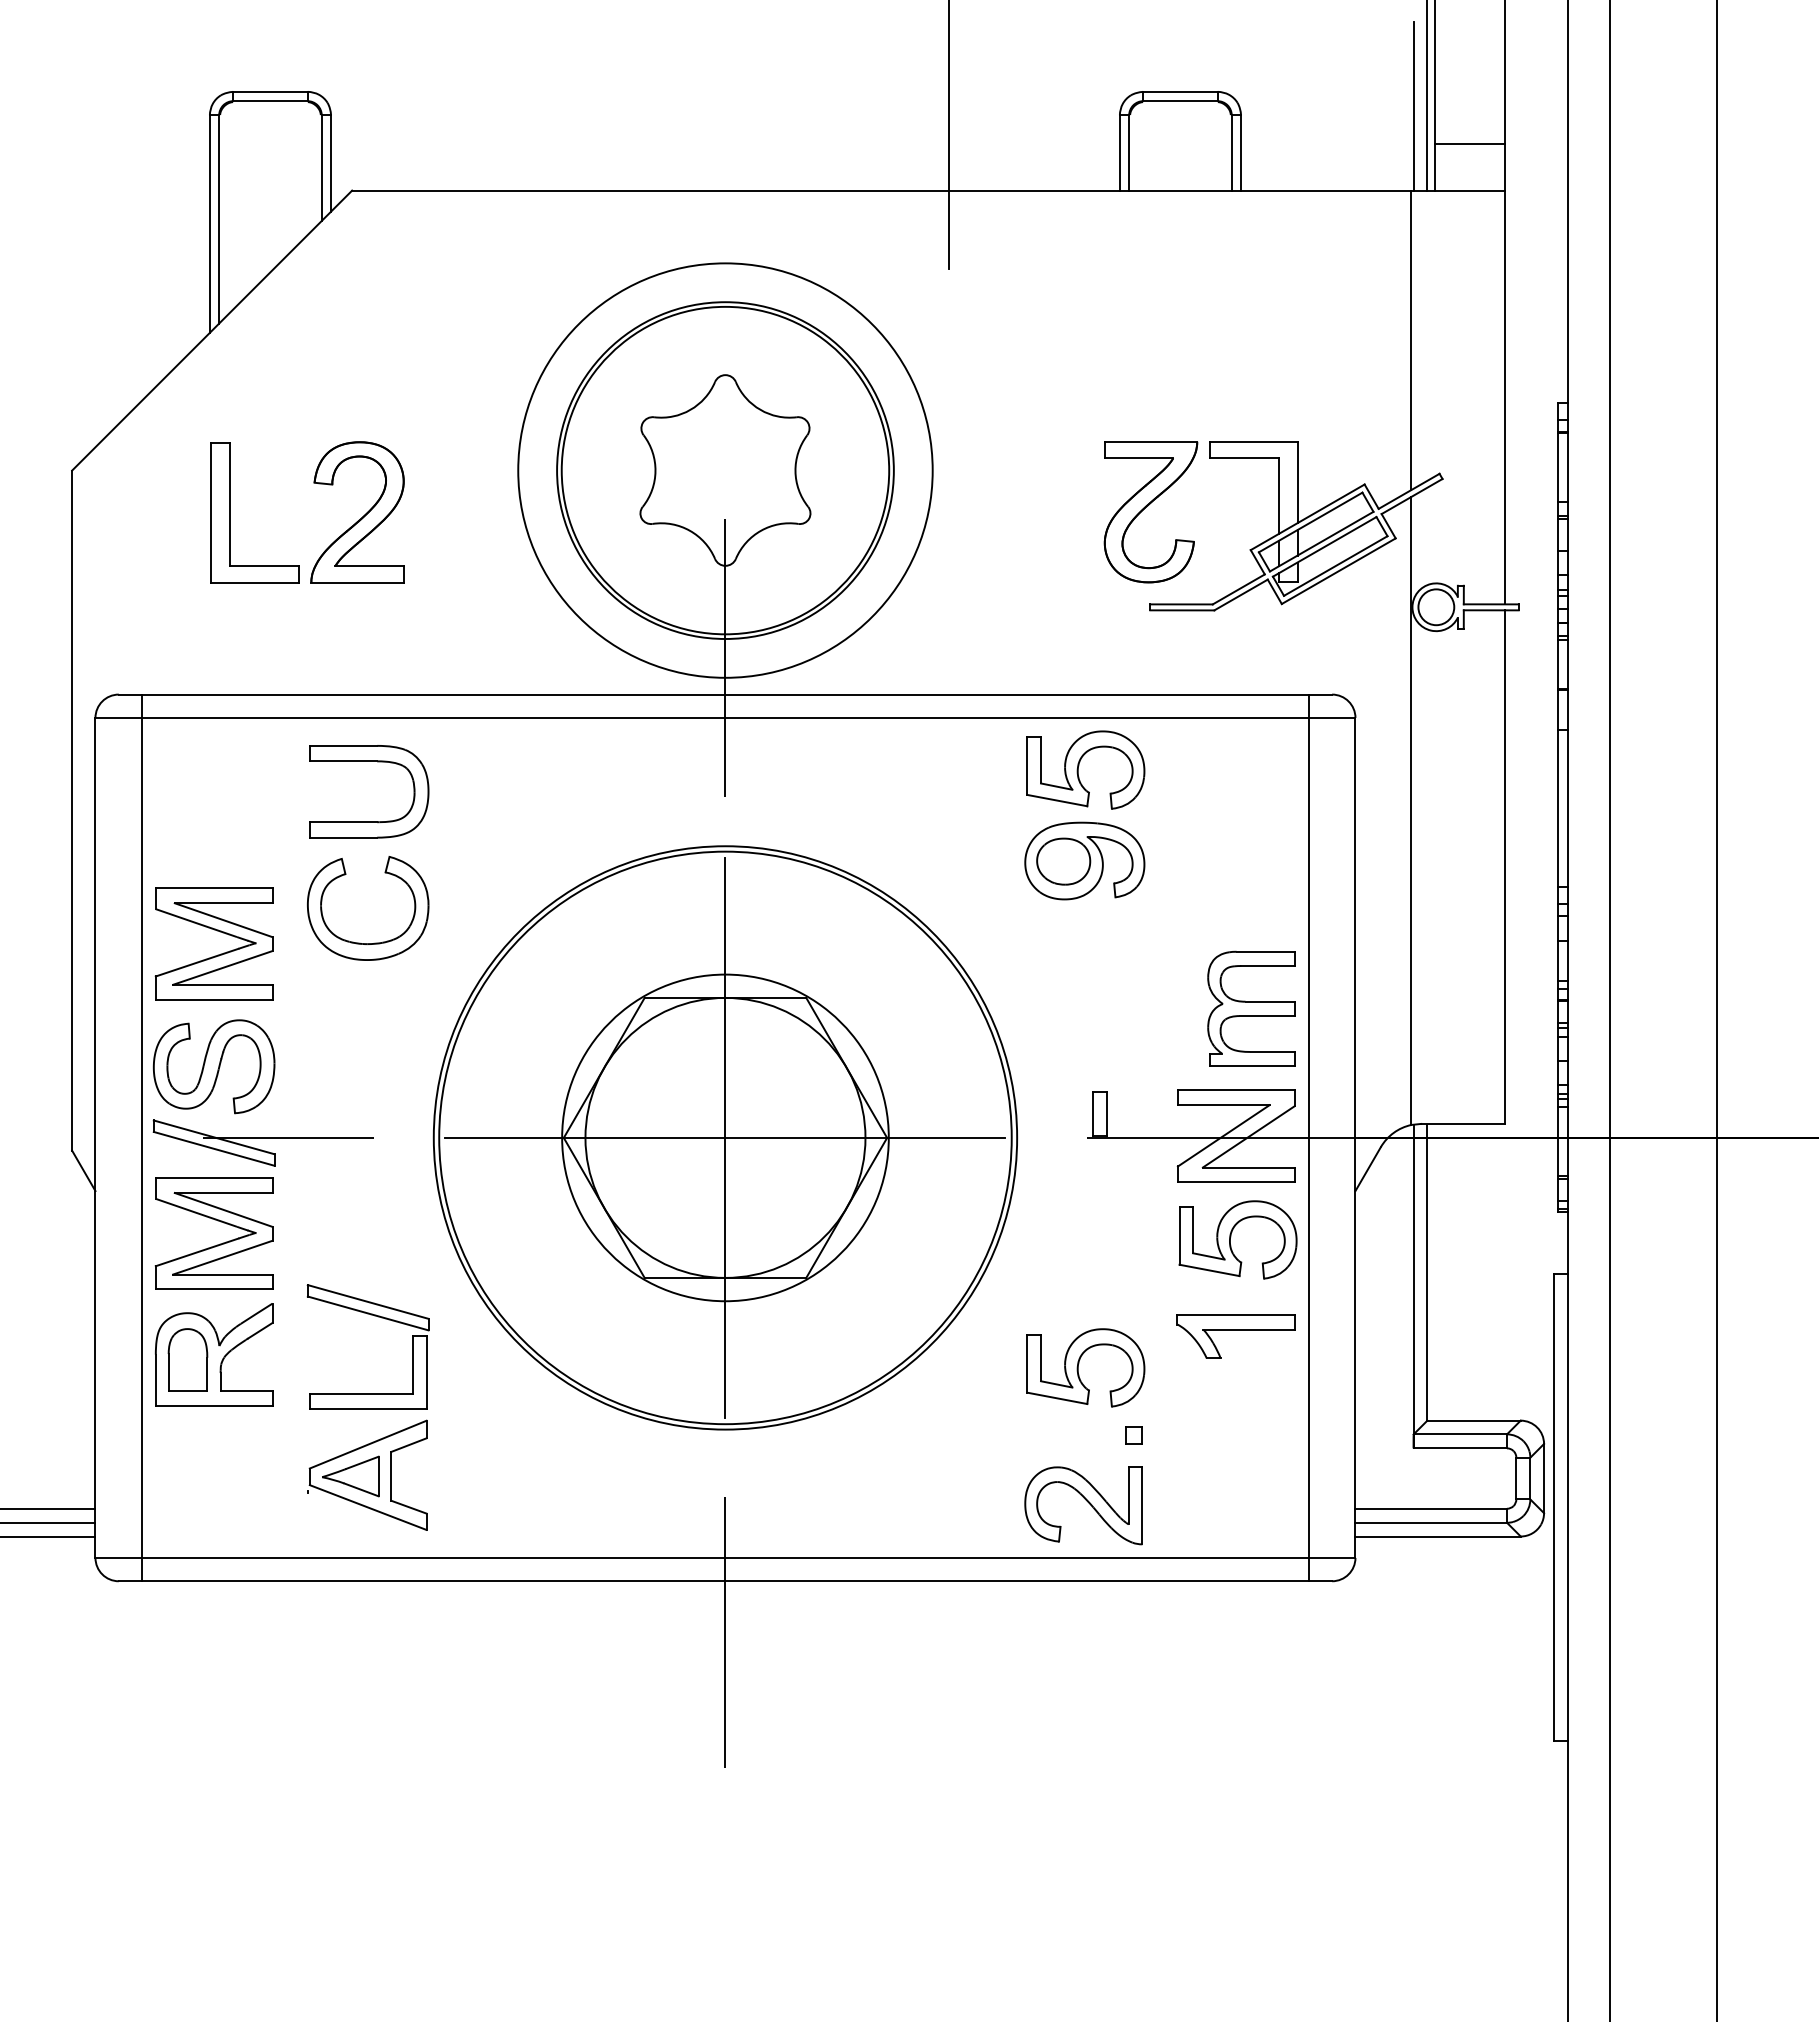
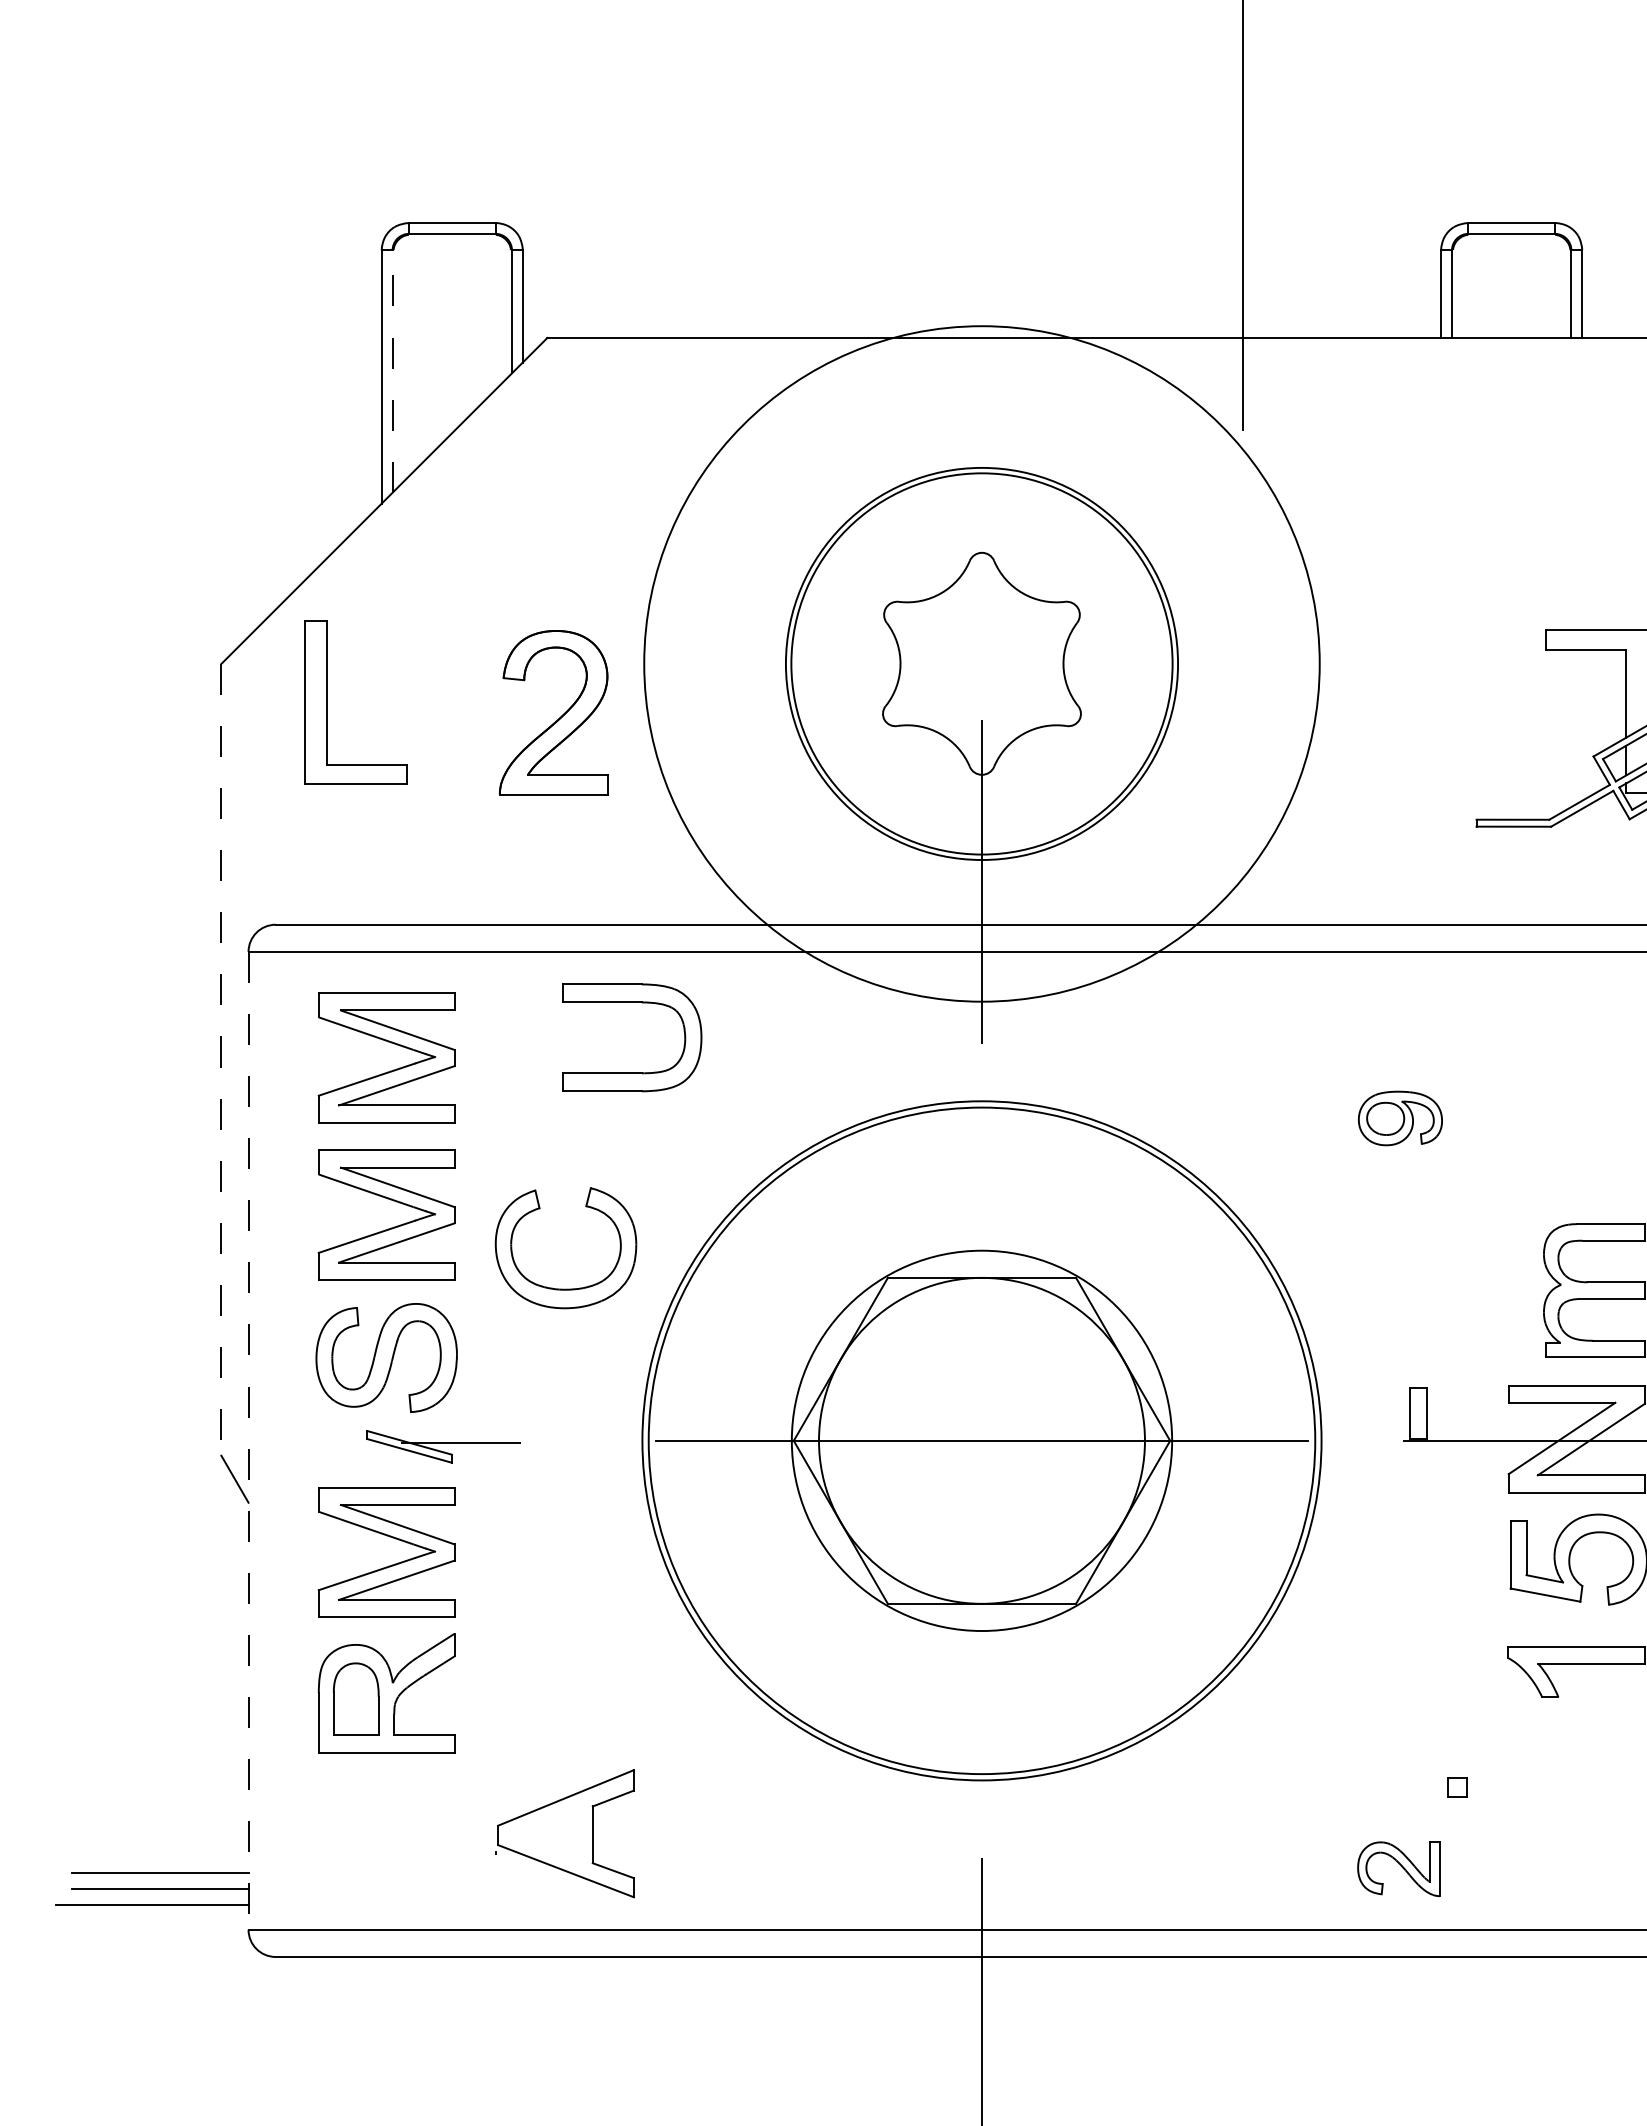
line: (219, 218) -> (392, 370), solid -> dashed
circle: (725, 470) -> (982, 663), size x1.4
part: (1148, 506) -> (1474, 705), removed
part: (230, 512) -> (327, 702), moved
part: (369, 761) -> (632, 1002), moved
part: (1078, 769) -> (1392, 1011), removed
line: (72, 811) -> (221, 1060), solid -> dashed
part: (217, 819) -> (390, 1070), added
part: (1084, 860) -> (1399, 1117), size x0.6
part: (374, 942) -> (573, 1287), moved
line: (95, 1137) -> (248, 1440), solid -> dashed
line: (142, 1137) -> (303, 1440), removed
line: (725, 1137) -> (982, 1440), removed
part: (262, 1142) -> (442, 1446), size x0.6
part: (374, 1316) -> (573, 1648), removed
part: (1078, 1367) -> (1392, 1708), removed
part: (350, 1476) -> (545, 1835), removed
part: (1083, 1505) -> (1398, 1868), size x0.6

